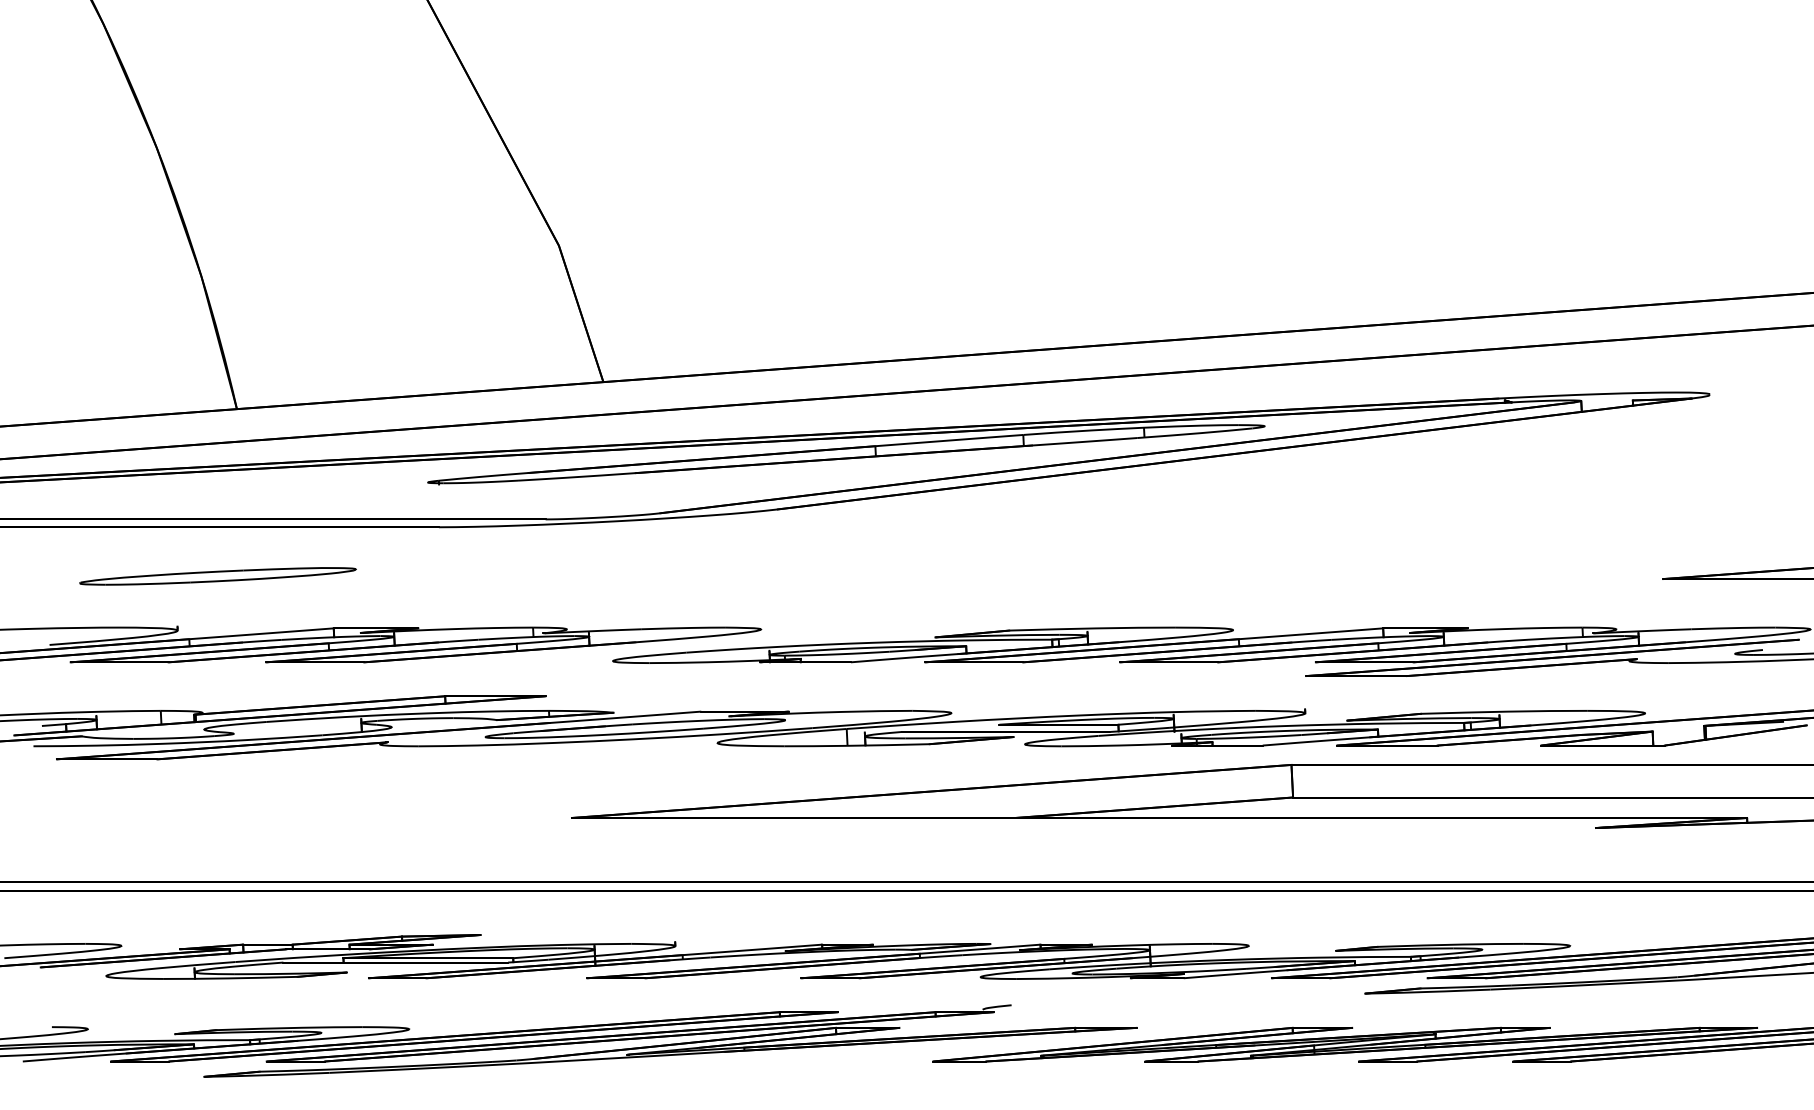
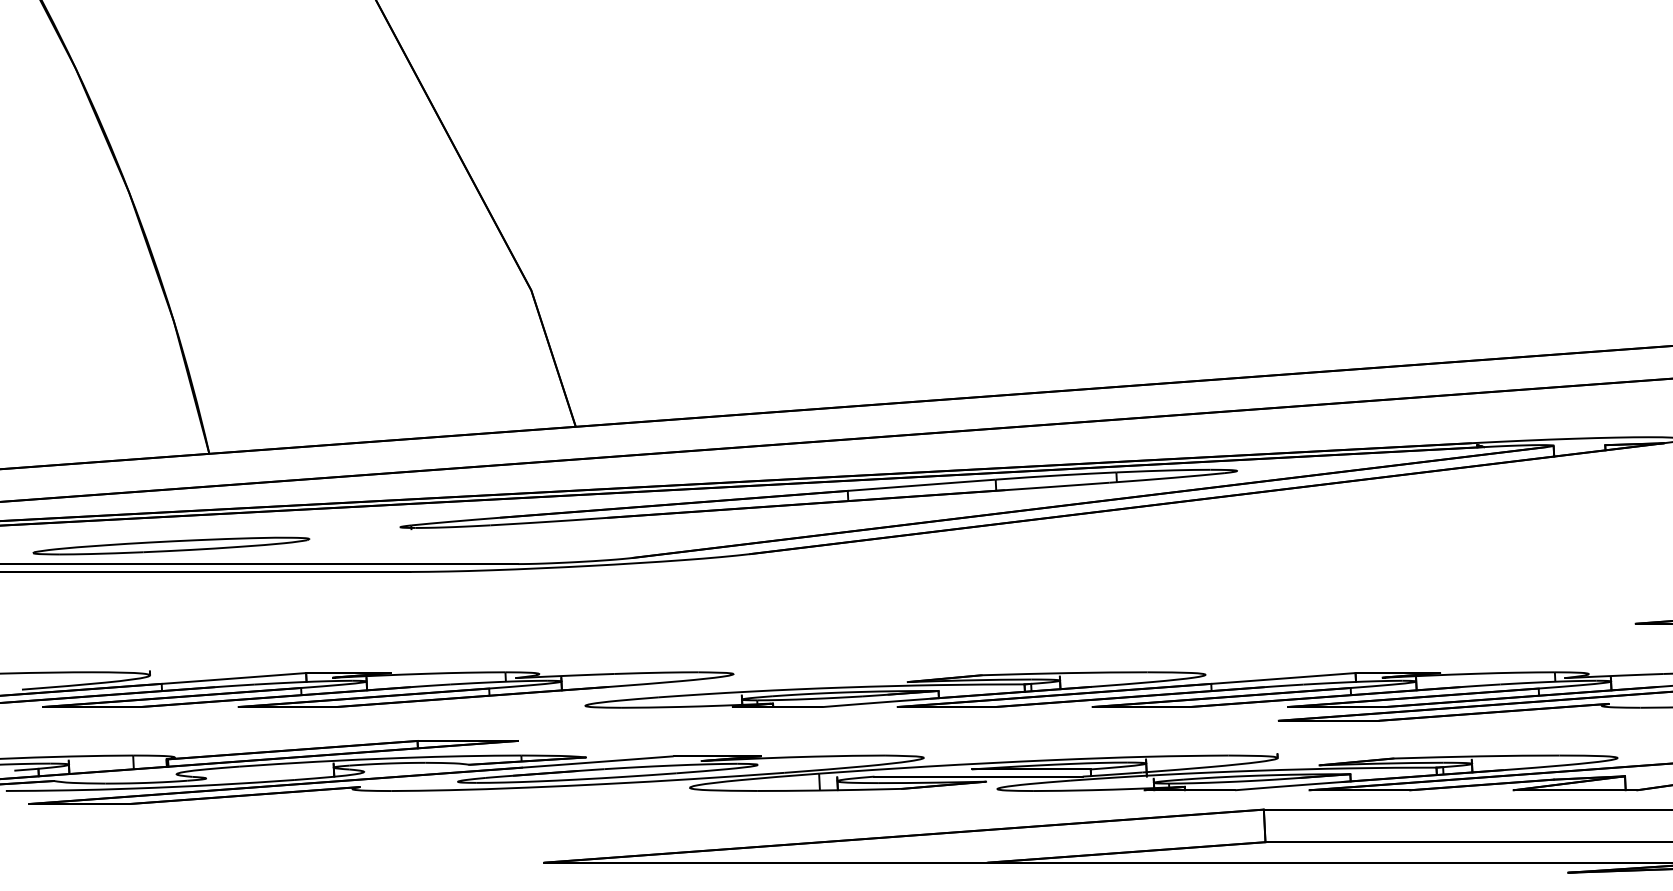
part: (217, 576) -> (170, 546), moved

